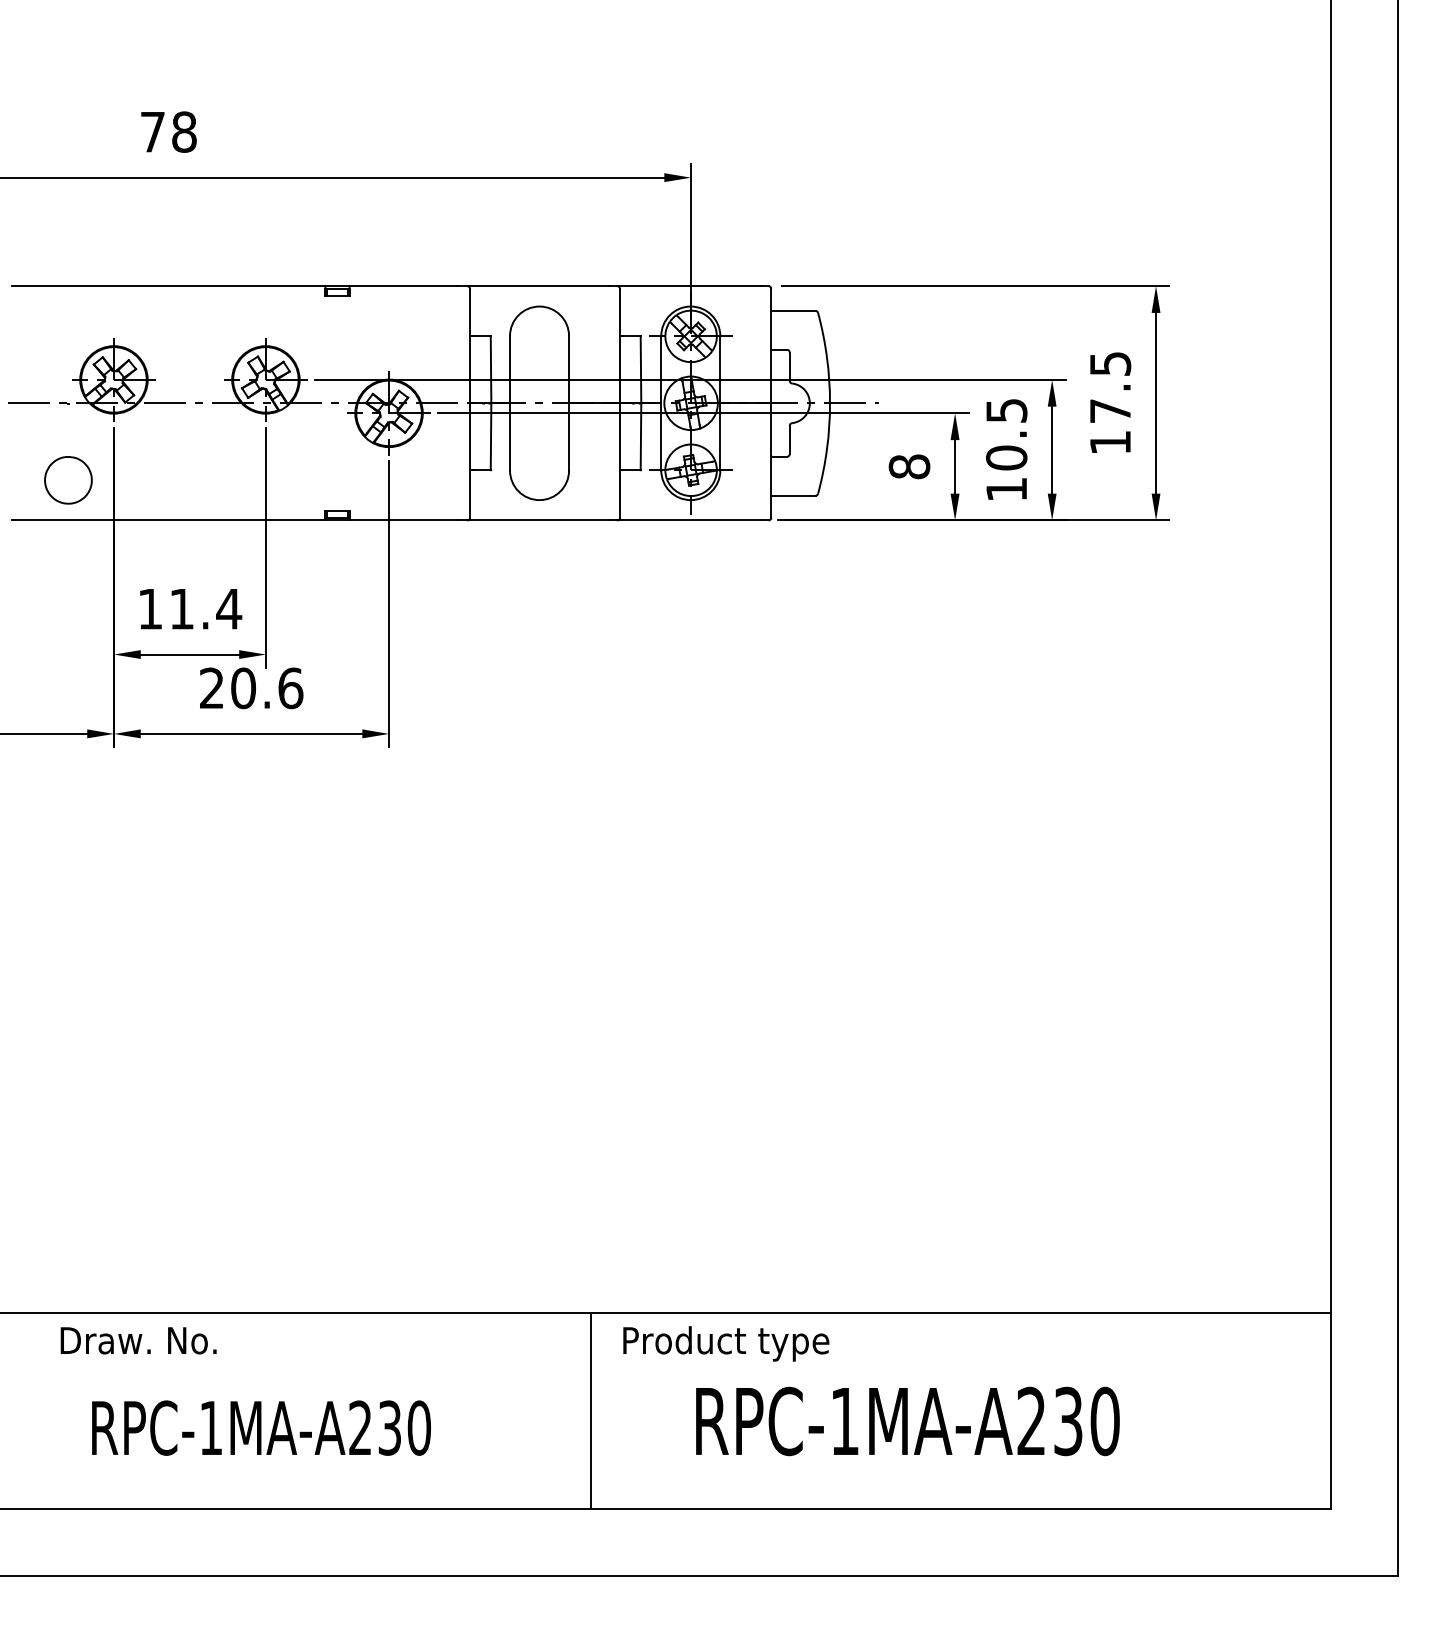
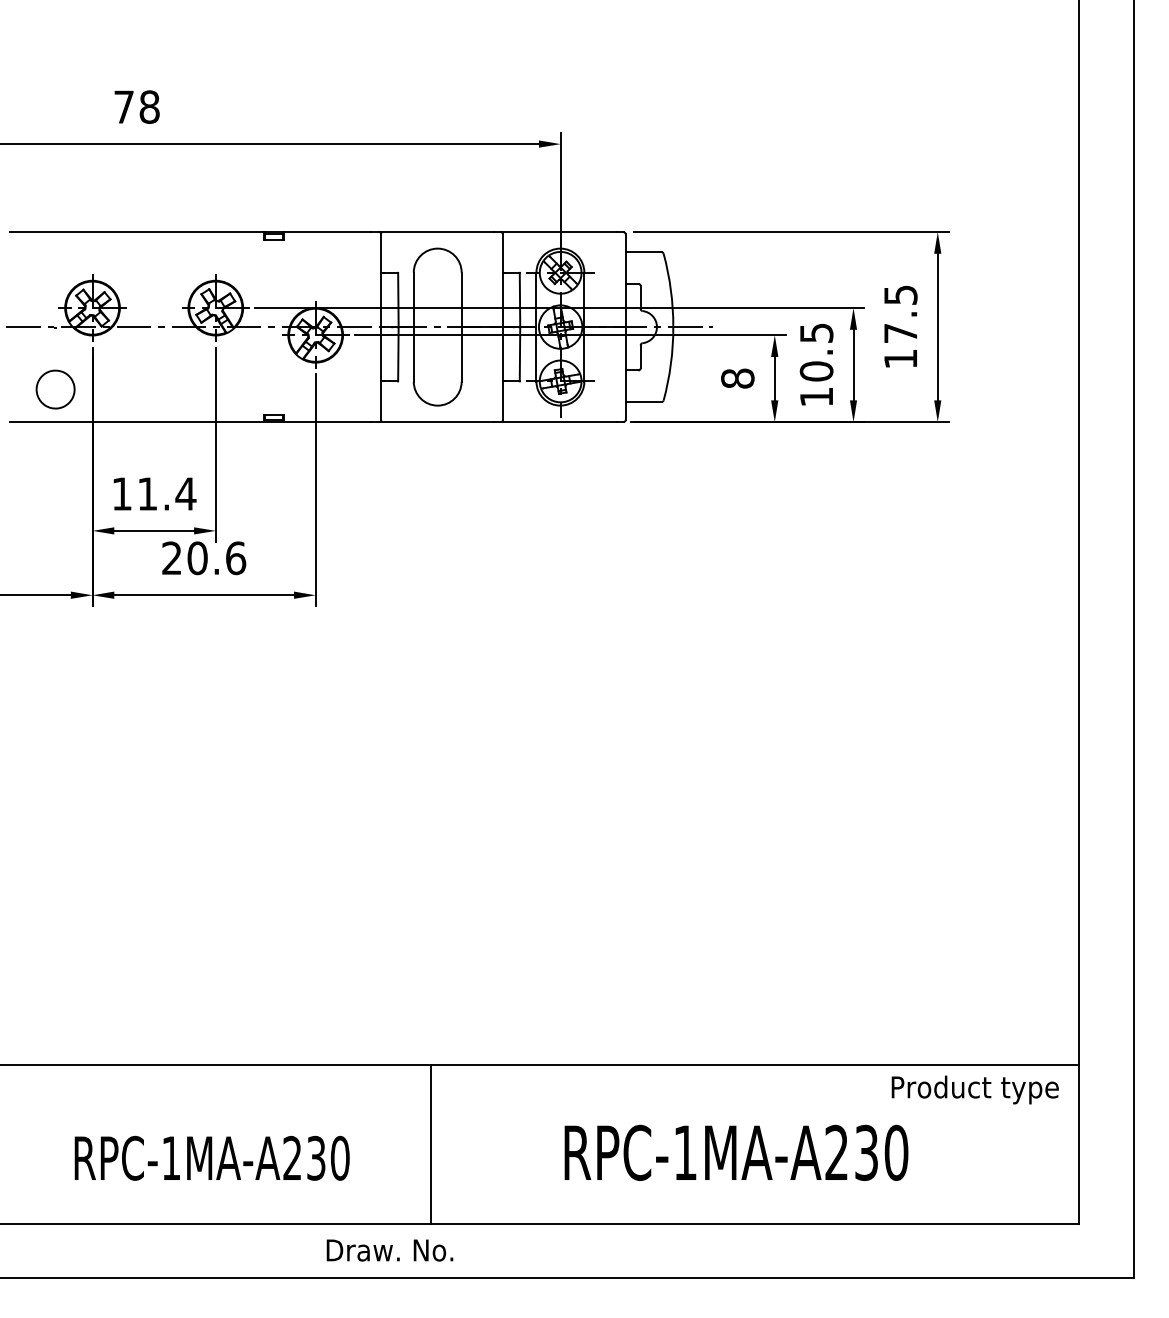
text: (138, 1340) -> (389, 1250), moved
text: (726, 1343) -> (975, 1089), moved
line: (590, 1410) -> (430, 1144), moved

